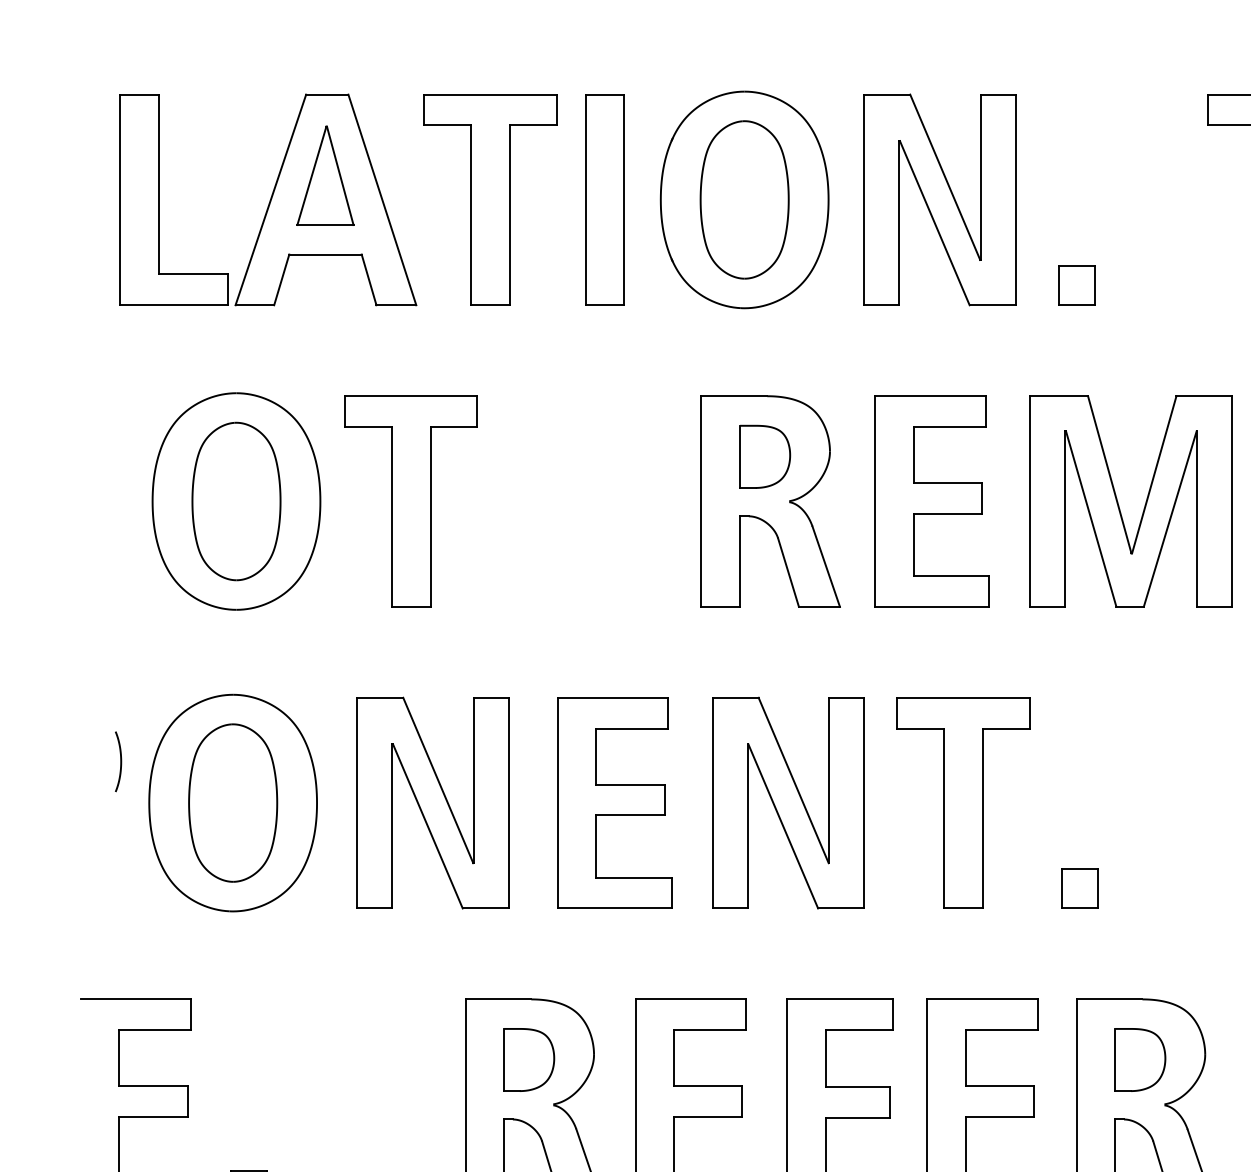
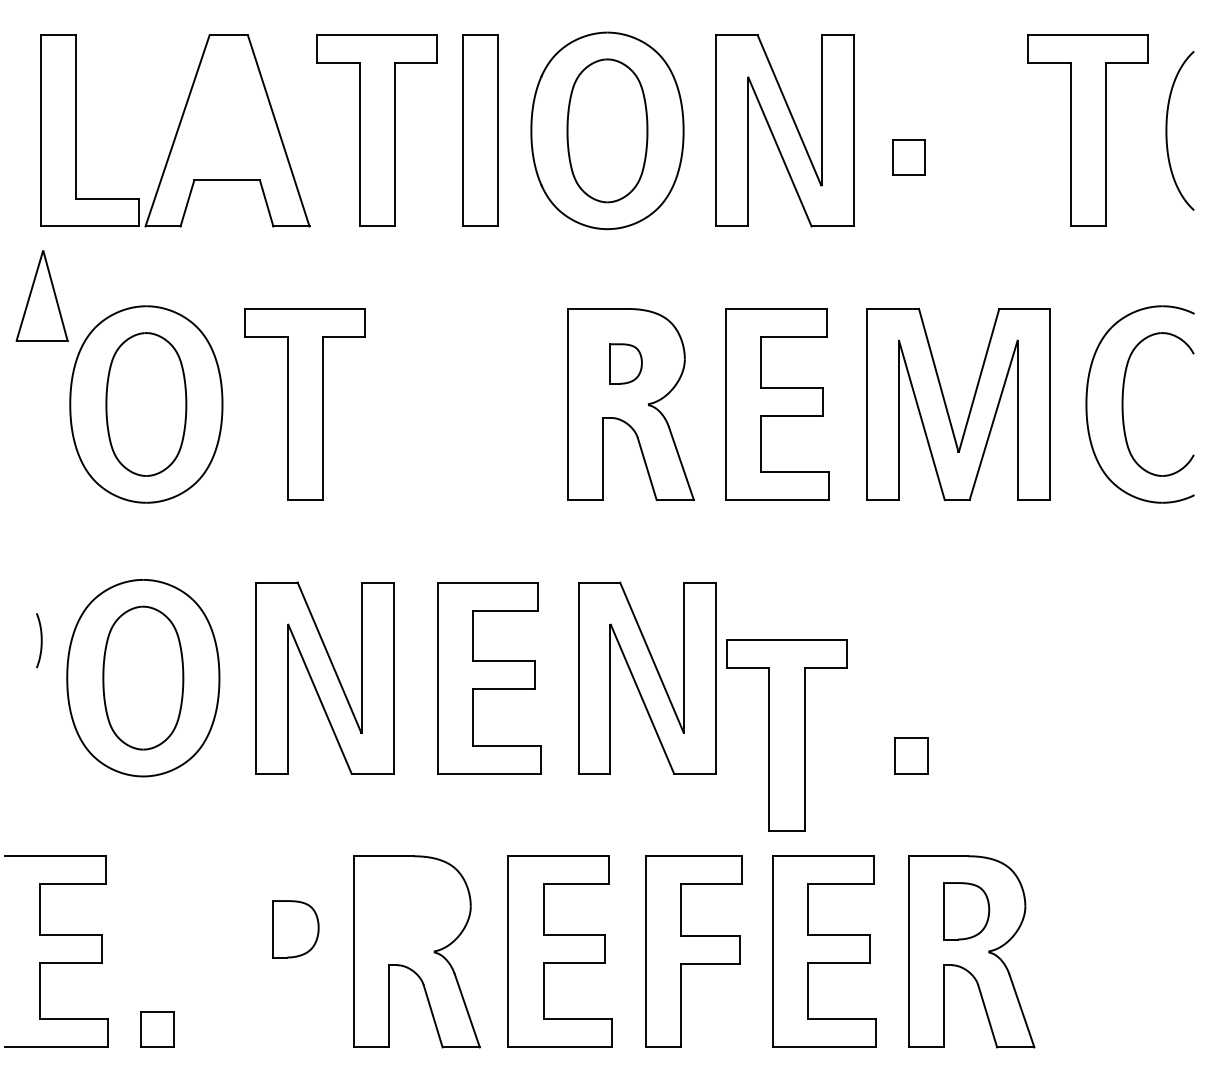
part: (324, 175) -> (41, 295), moved
part: (1076, 285) -> (908, 157), moved
part: (764, 456) -> (625, 363), size x0.7
part: (962, 803) -> (786, 735), moved
part: (528, 1060) -> (295, 929), moved

